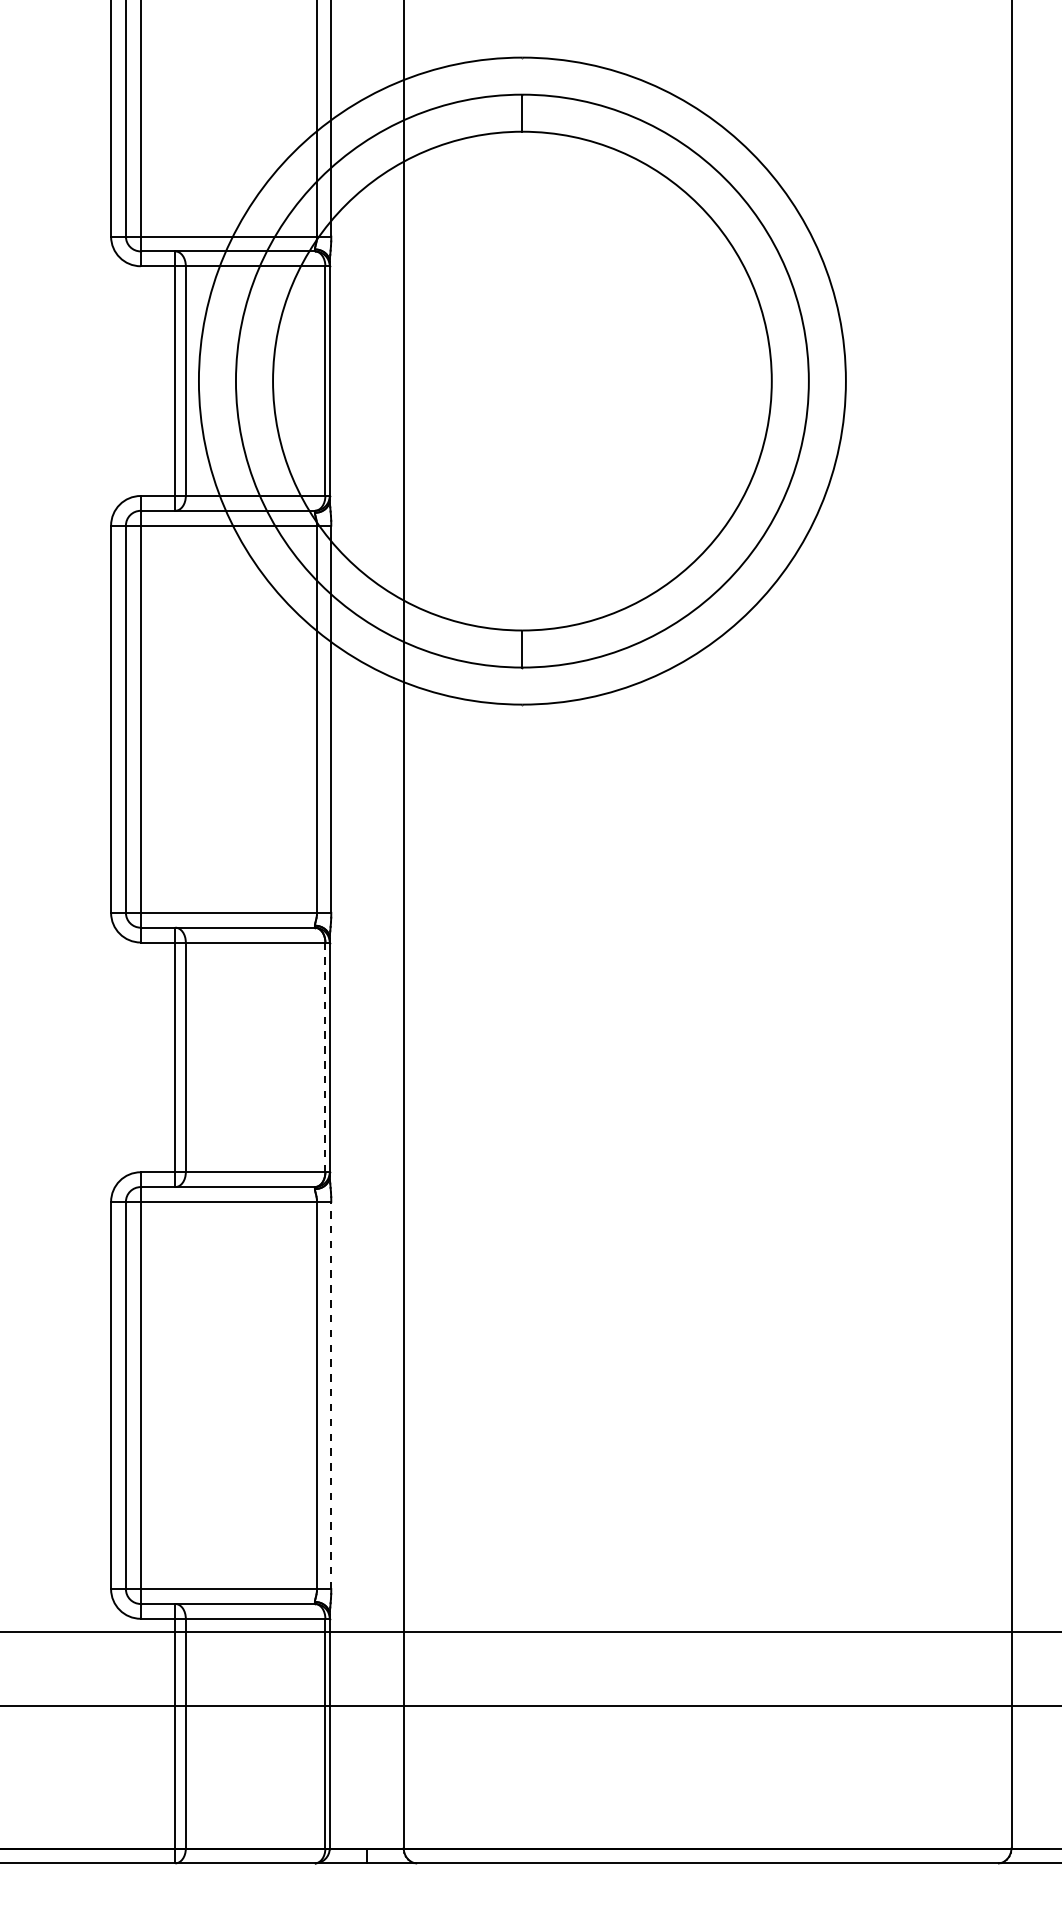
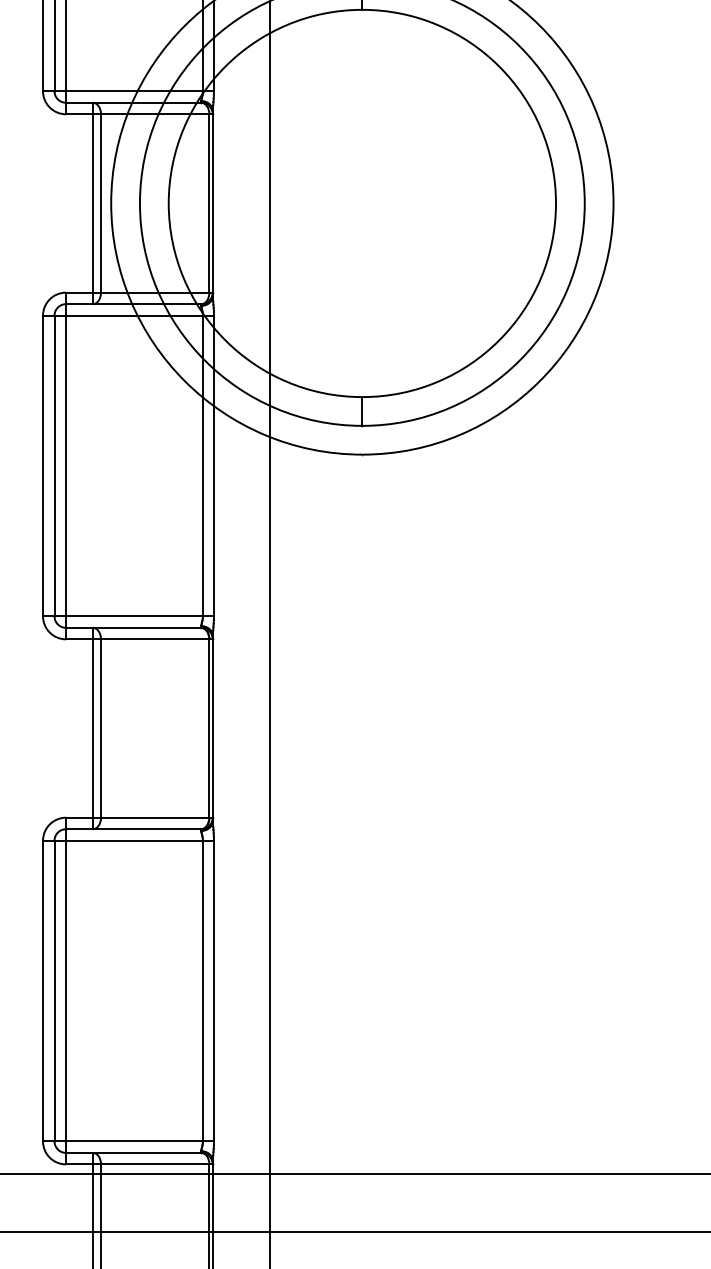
line: (325, 1057) -> (209, 728), dashed -> solid
line: (331, 1395) -> (214, 991), dashed -> solid

